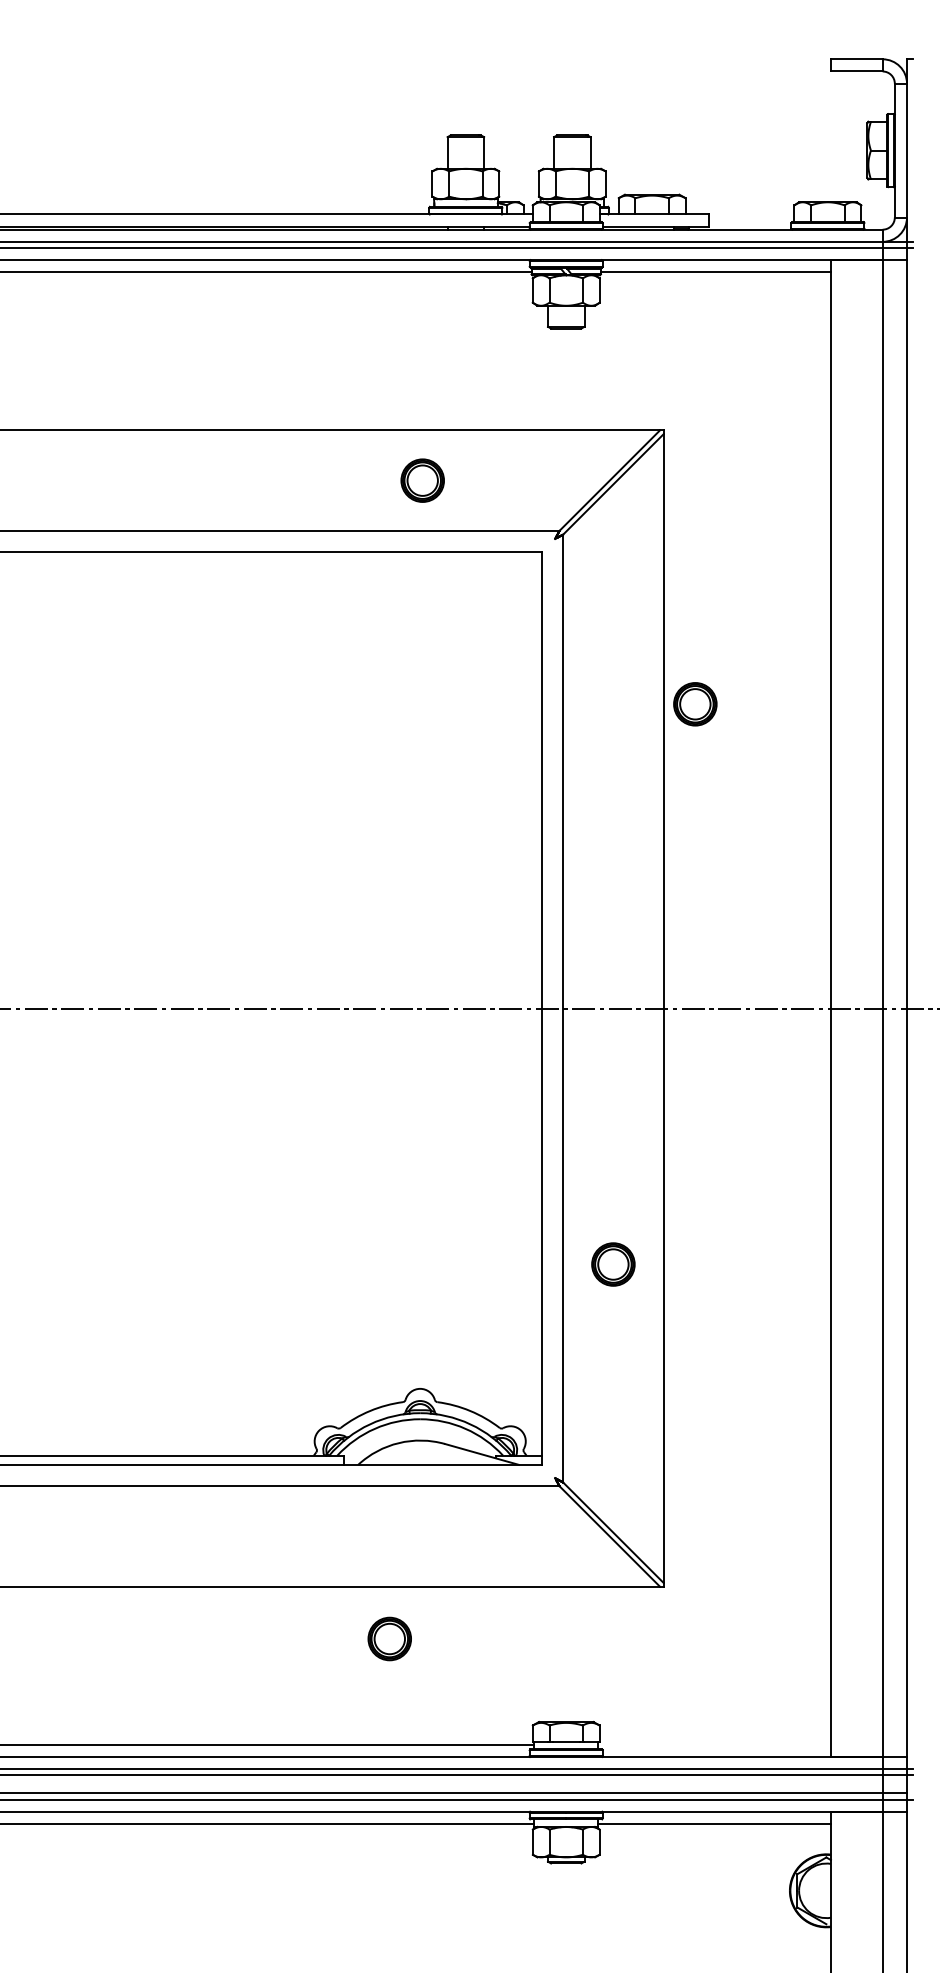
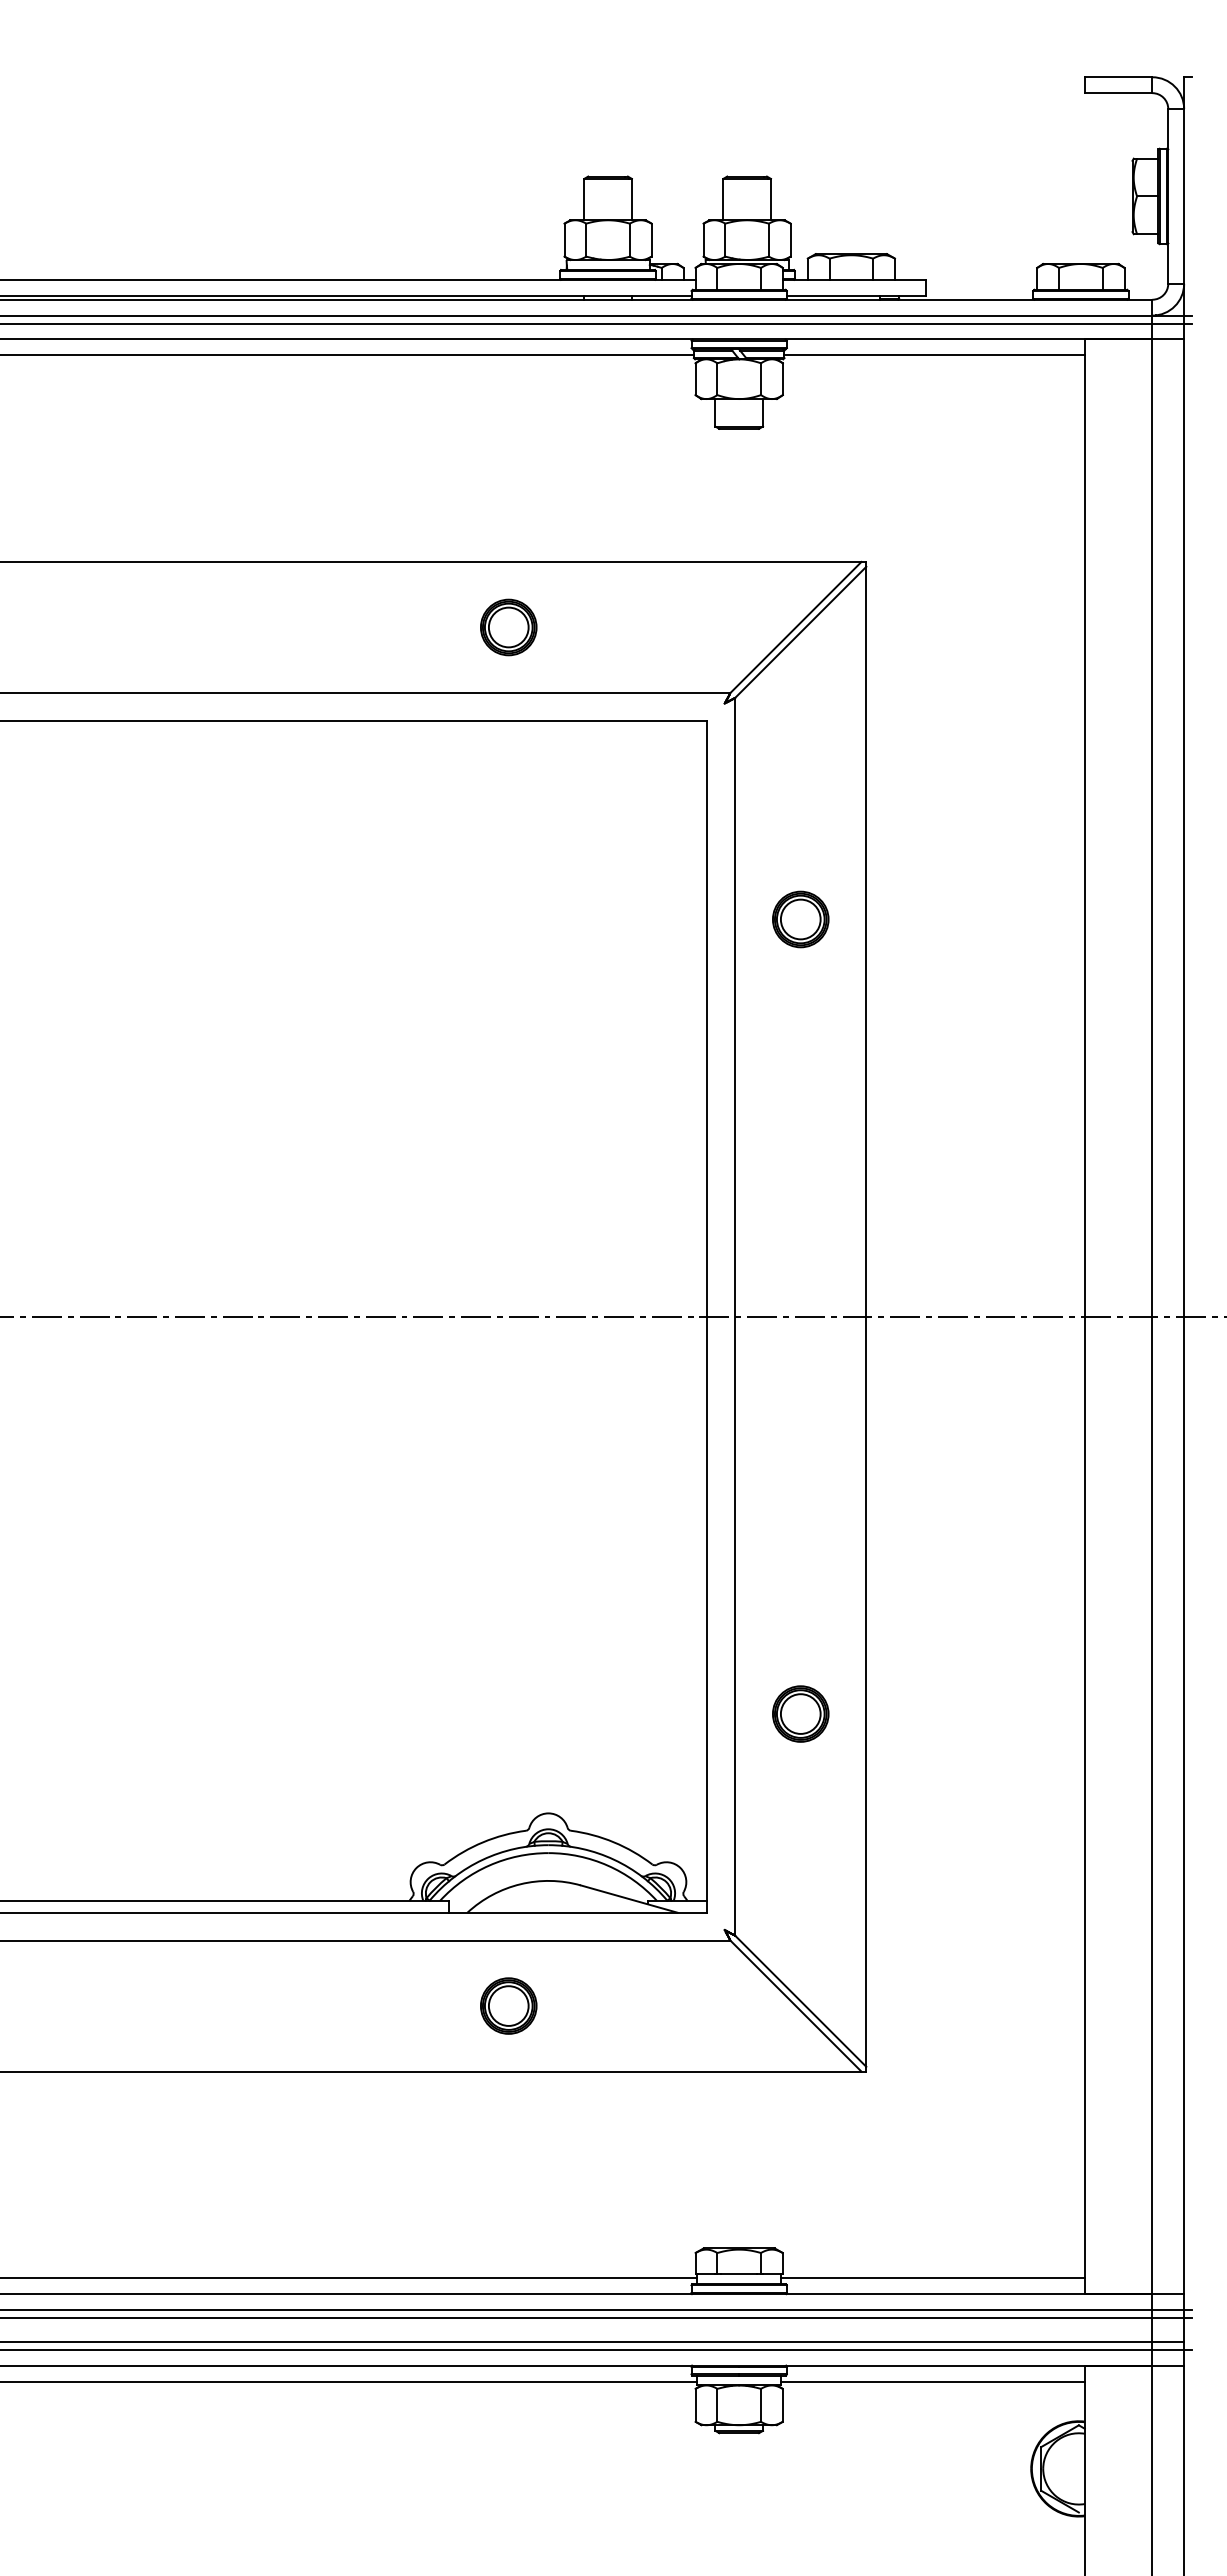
part: (422, 480) -> (508, 627), moved
part: (695, 704) -> (800, 919), moved
part: (613, 1264) -> (800, 1713), moved
part: (389, 1638) -> (508, 2005), moved
line: (714, 1745) -> (932, 2278), added

